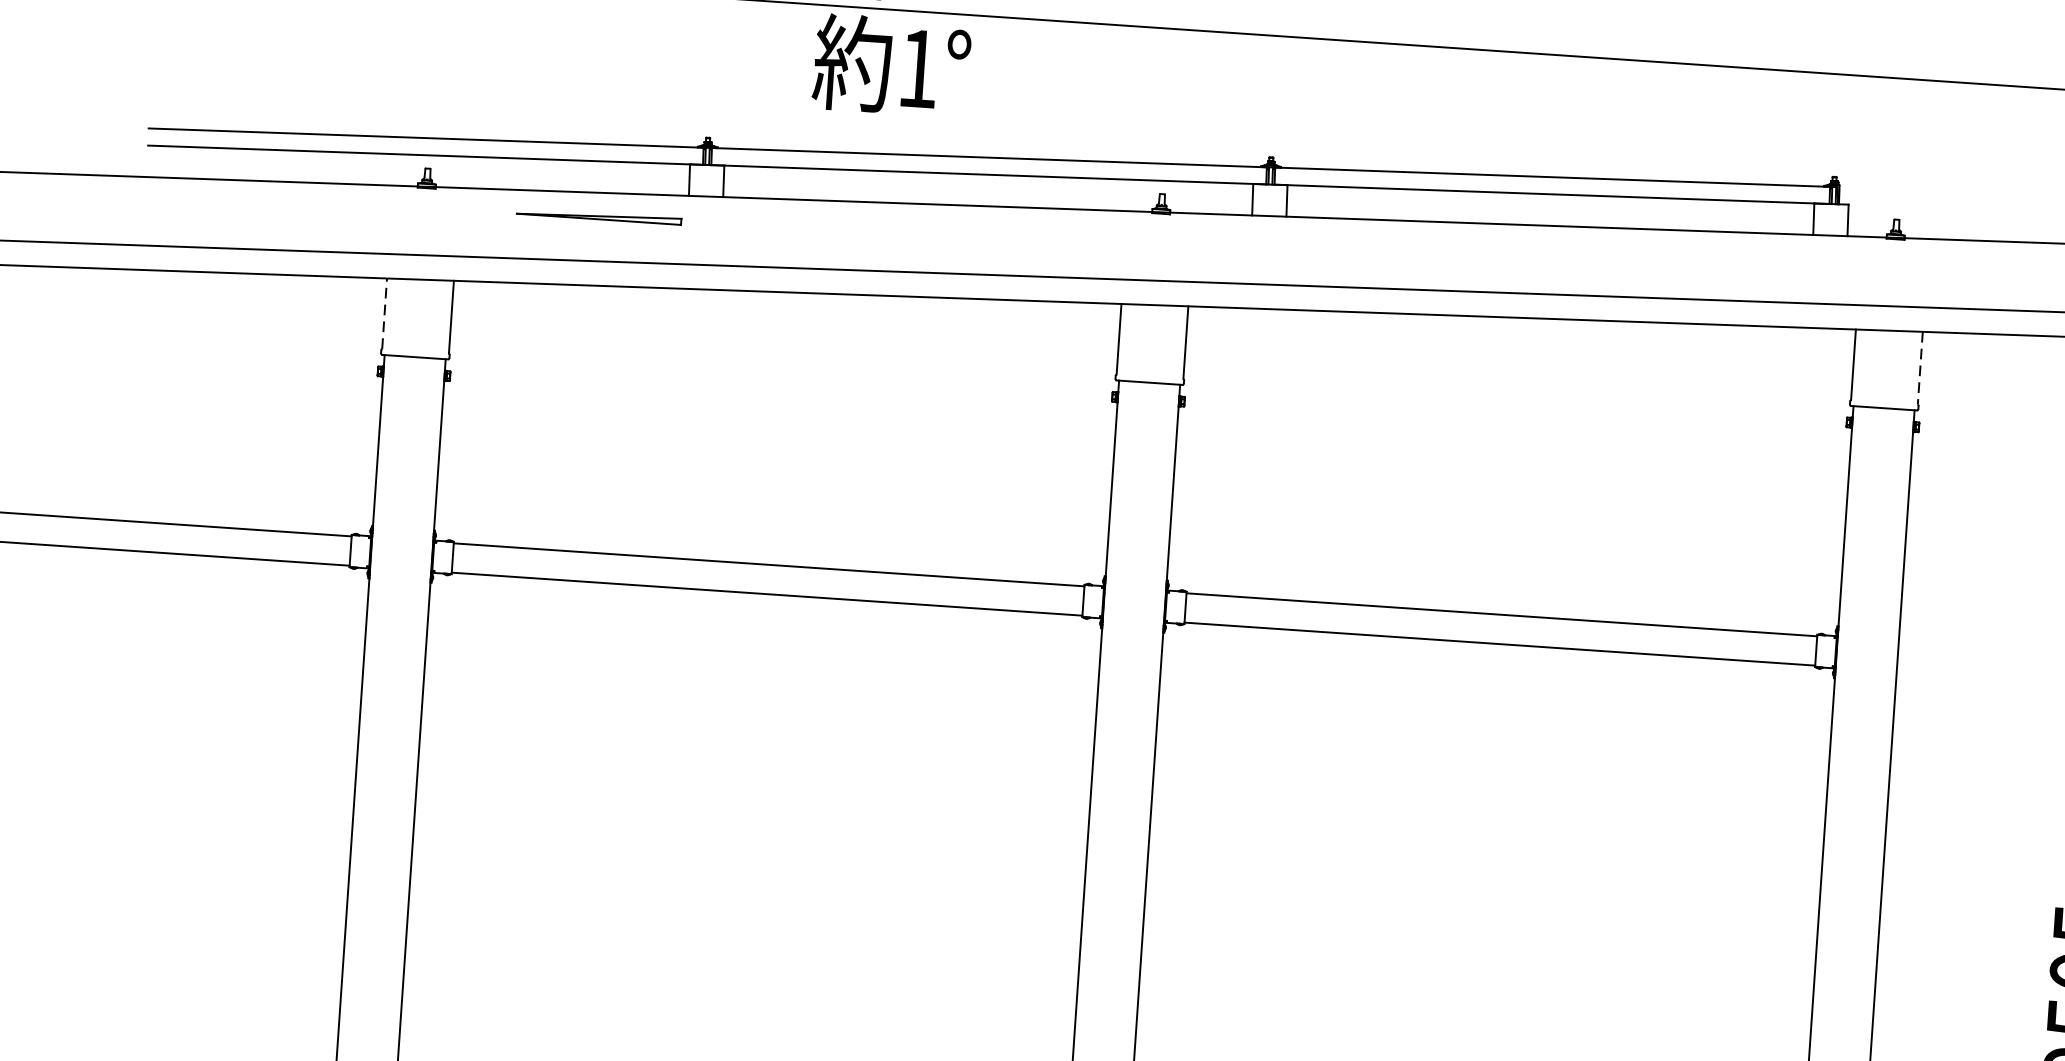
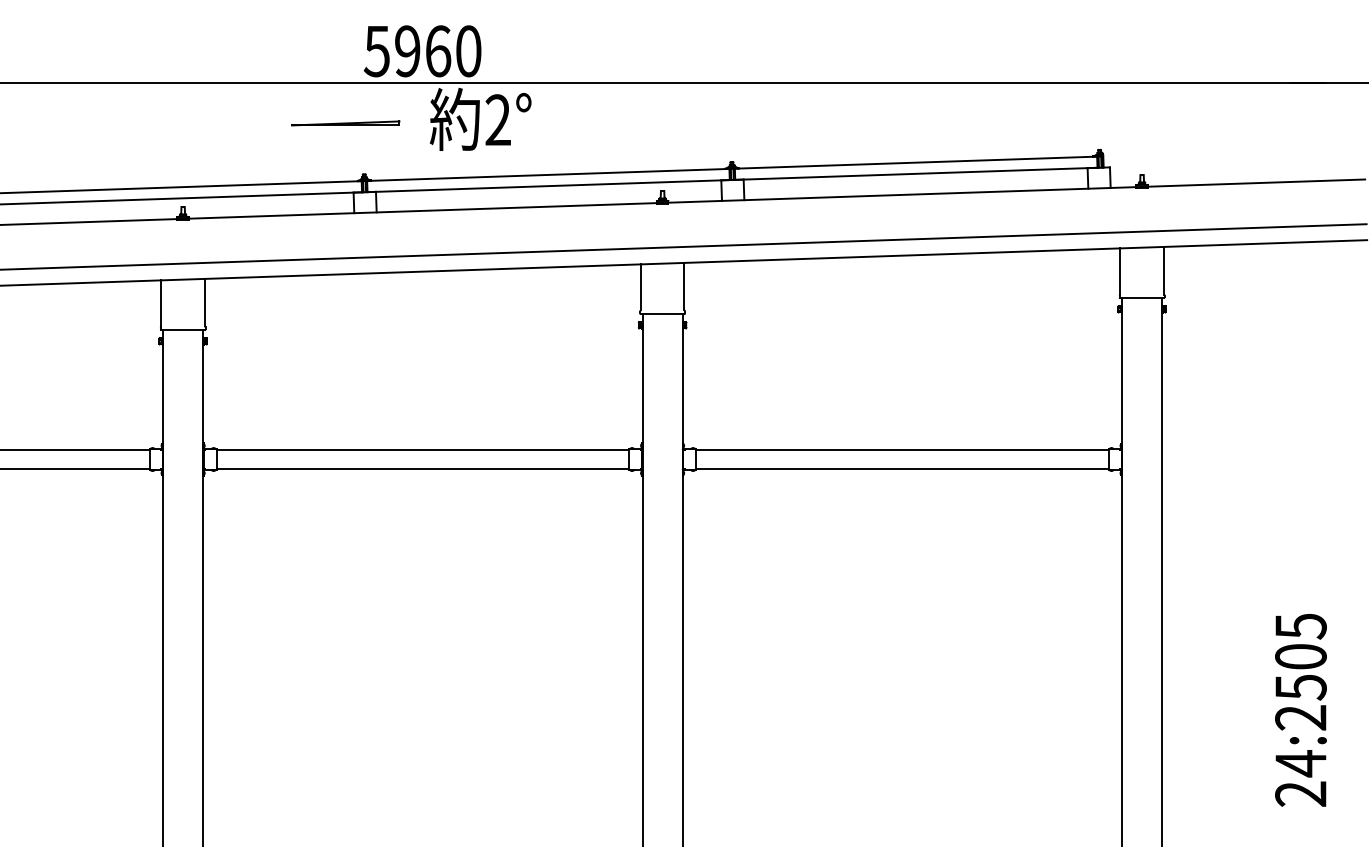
text: (917, 67) -> (497, 119), 1° -> 2°
part: (598, 216) -> (345, 123), moved
line: (385, 312) -> (161, 302), dashed -> solid
line: (1919, 367) -> (1163, 270), dashed -> solid

